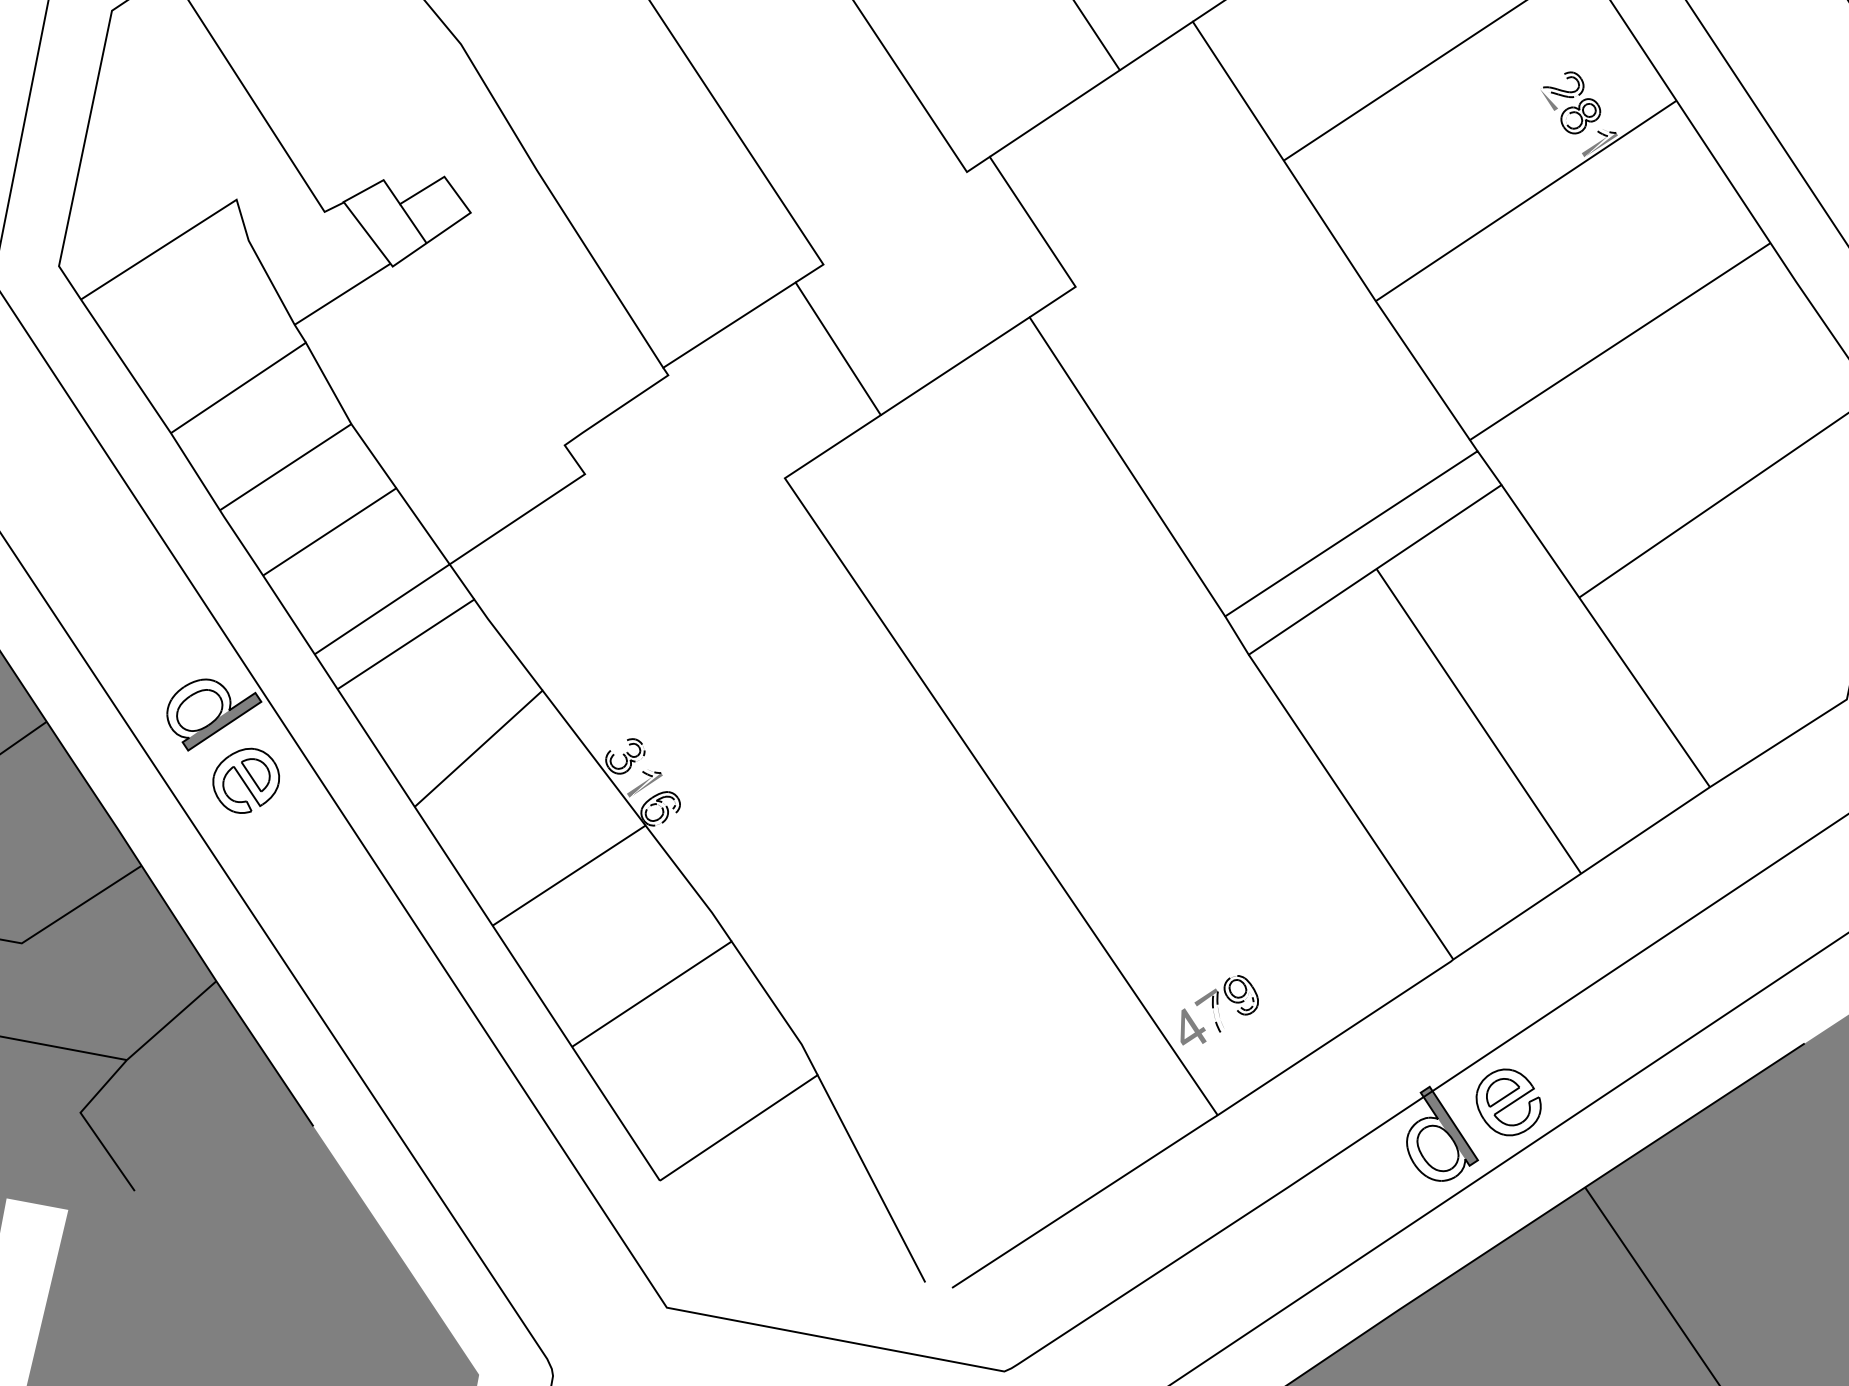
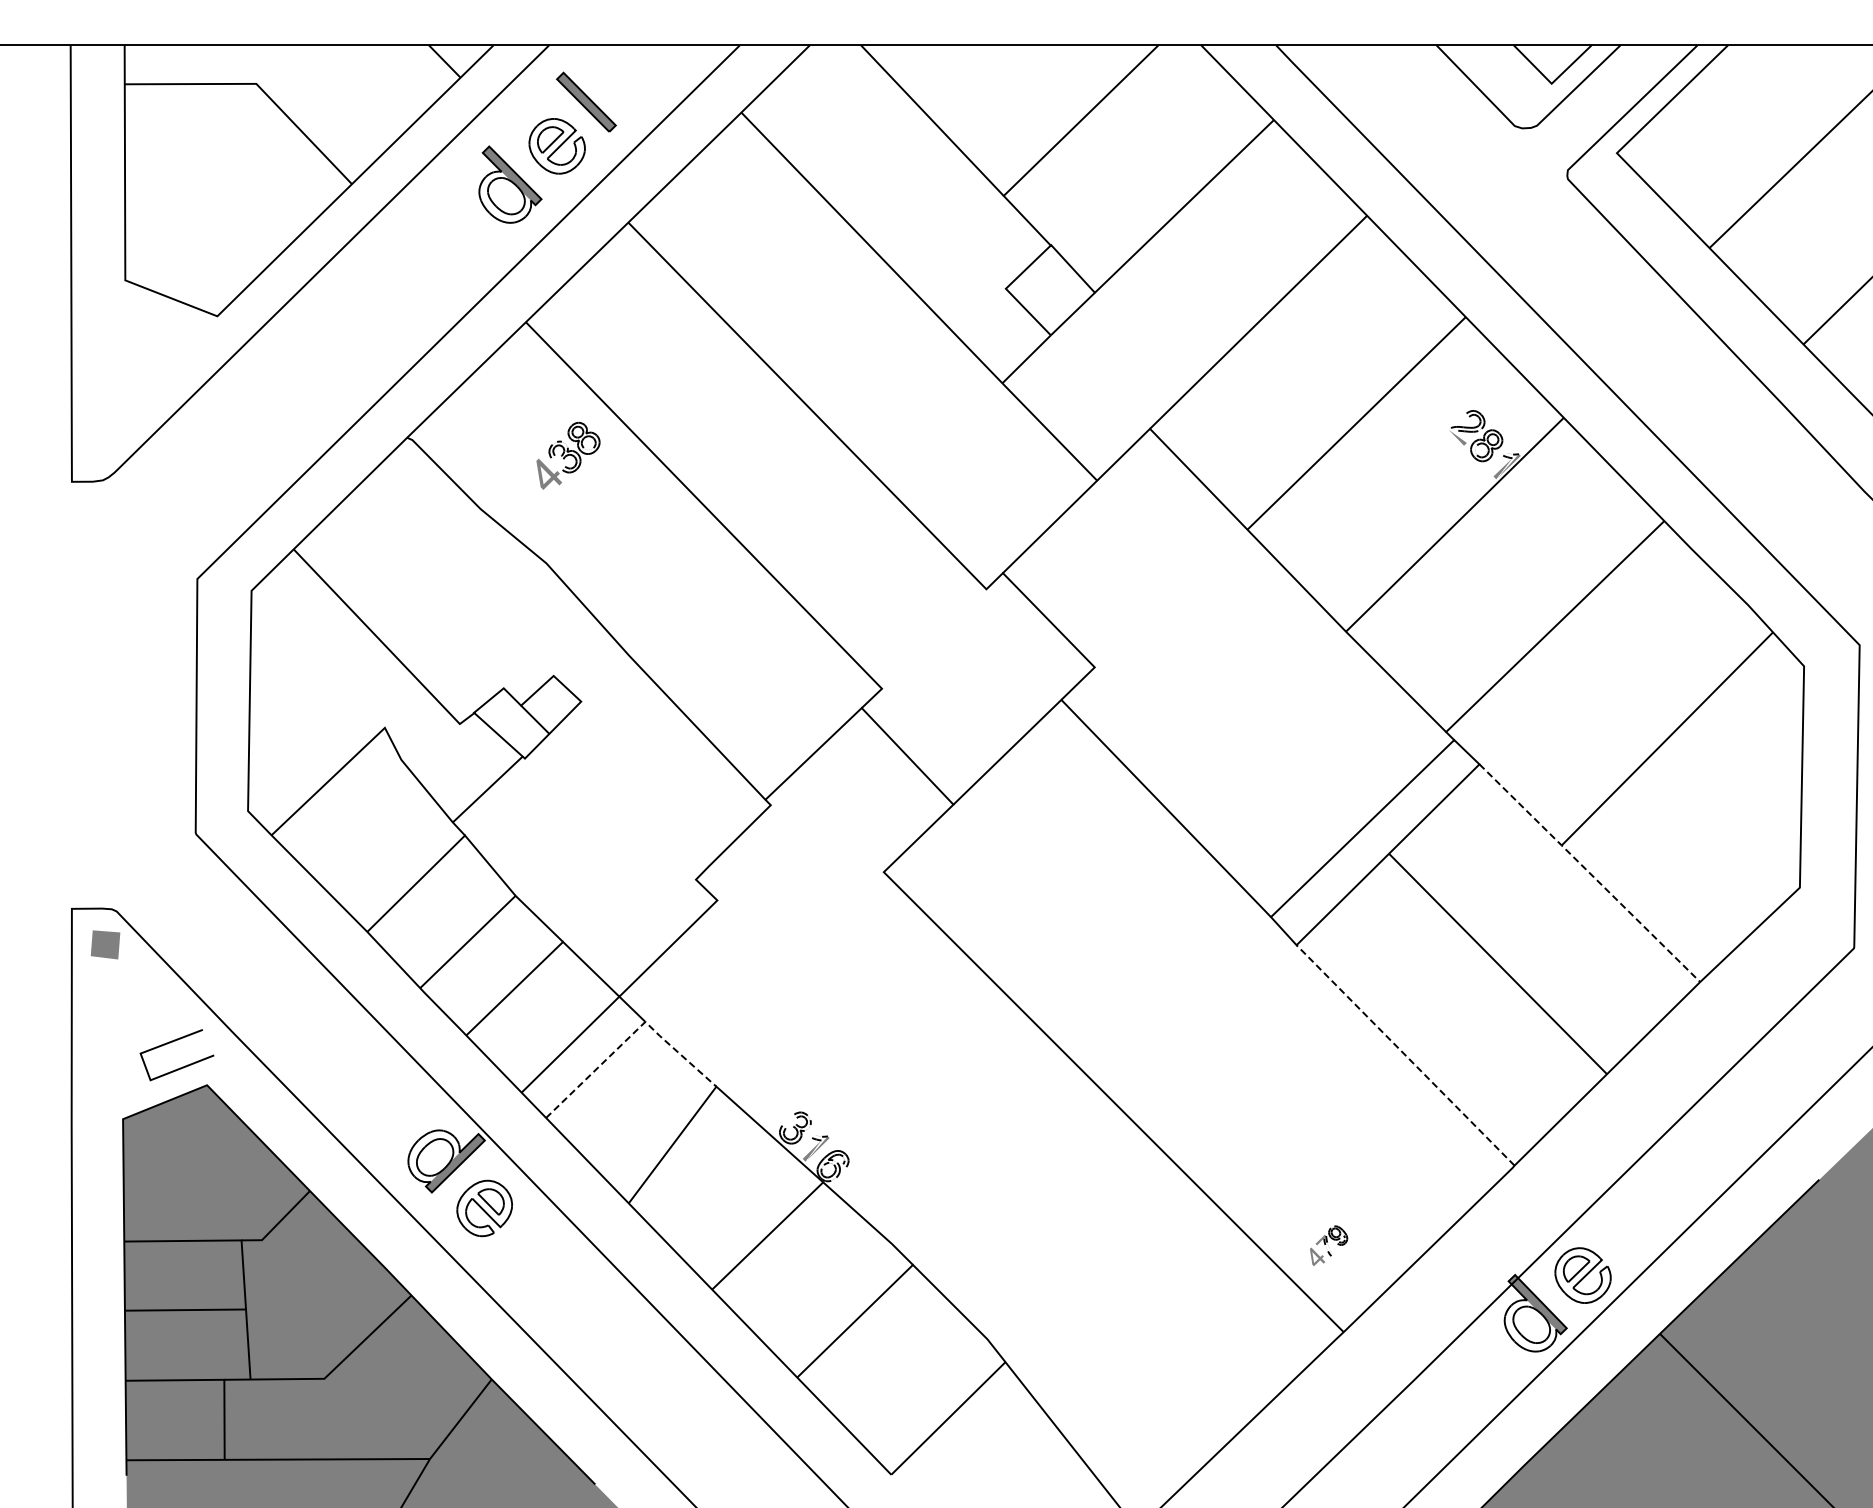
line: (455, 612) -> (631, 1035), solid -> dashed
line: (1605, 635) -> (1589, 872), solid -> dashed
line: (1349, 805) -> (1404, 1054), solid -> dashed
part: (1219, 1011) -> (1328, 1245), size x0.6

